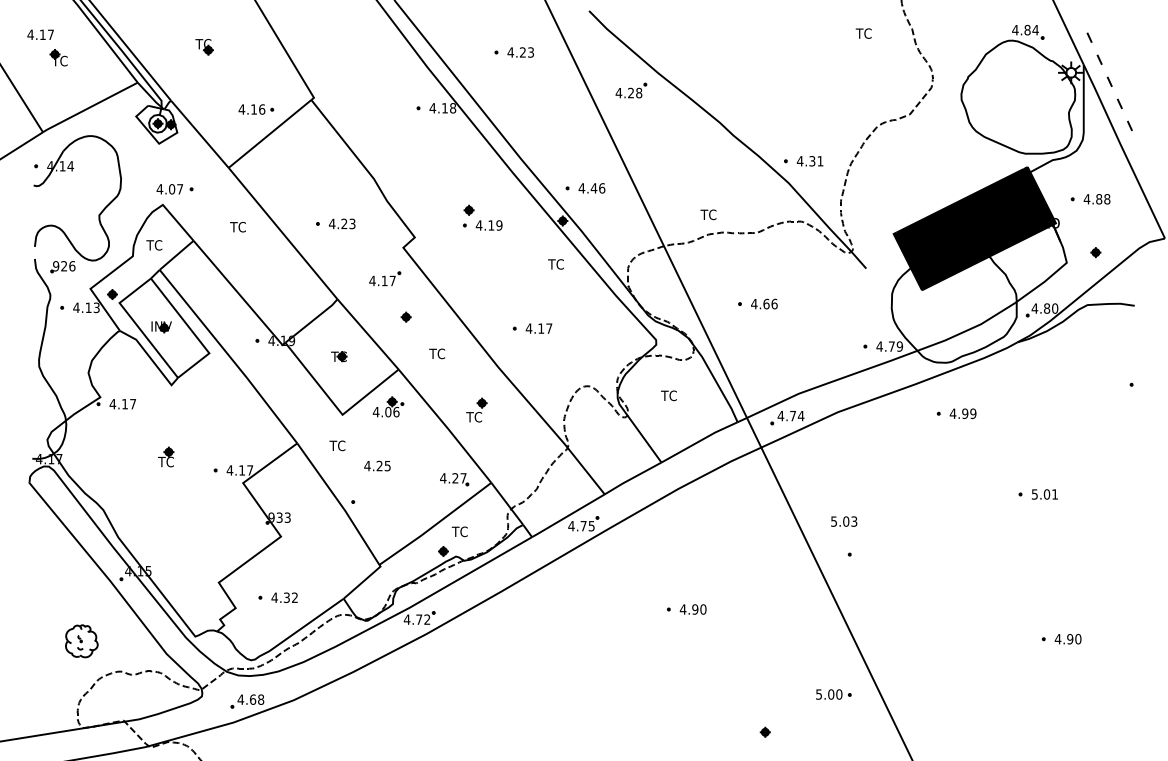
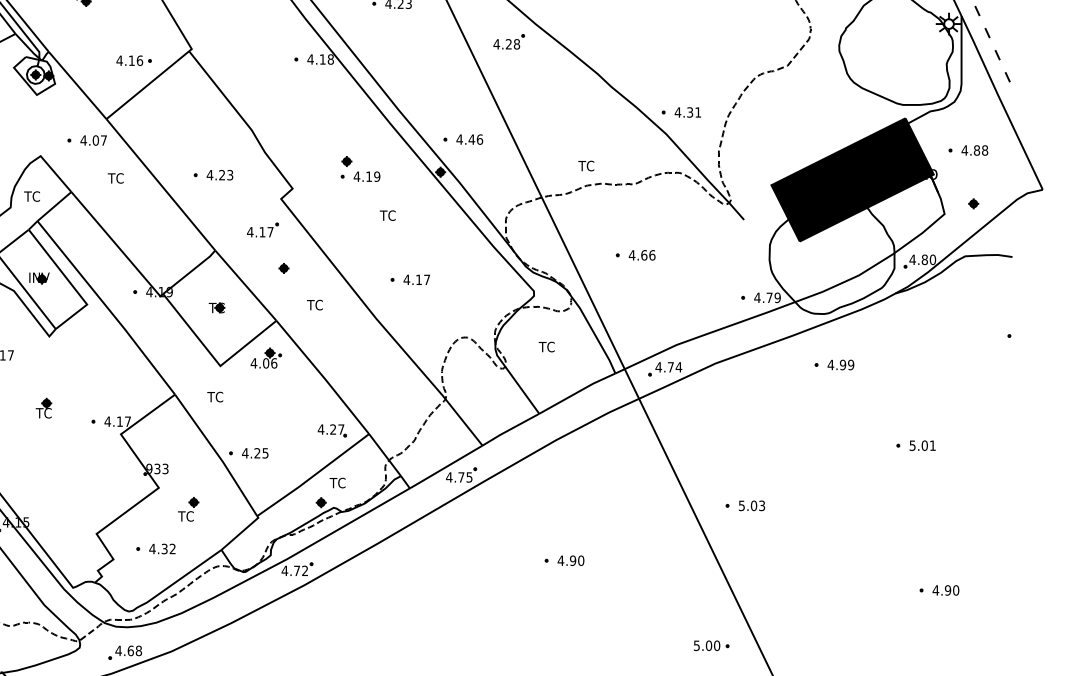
text: (169, 189) -> (93, 140), moved
text: (555, 264) -> (387, 215), moved
part: (476, 409) -> (188, 508), moved
text: (377, 465) -> (255, 452), moved
text: (844, 521) -> (752, 505), moved

